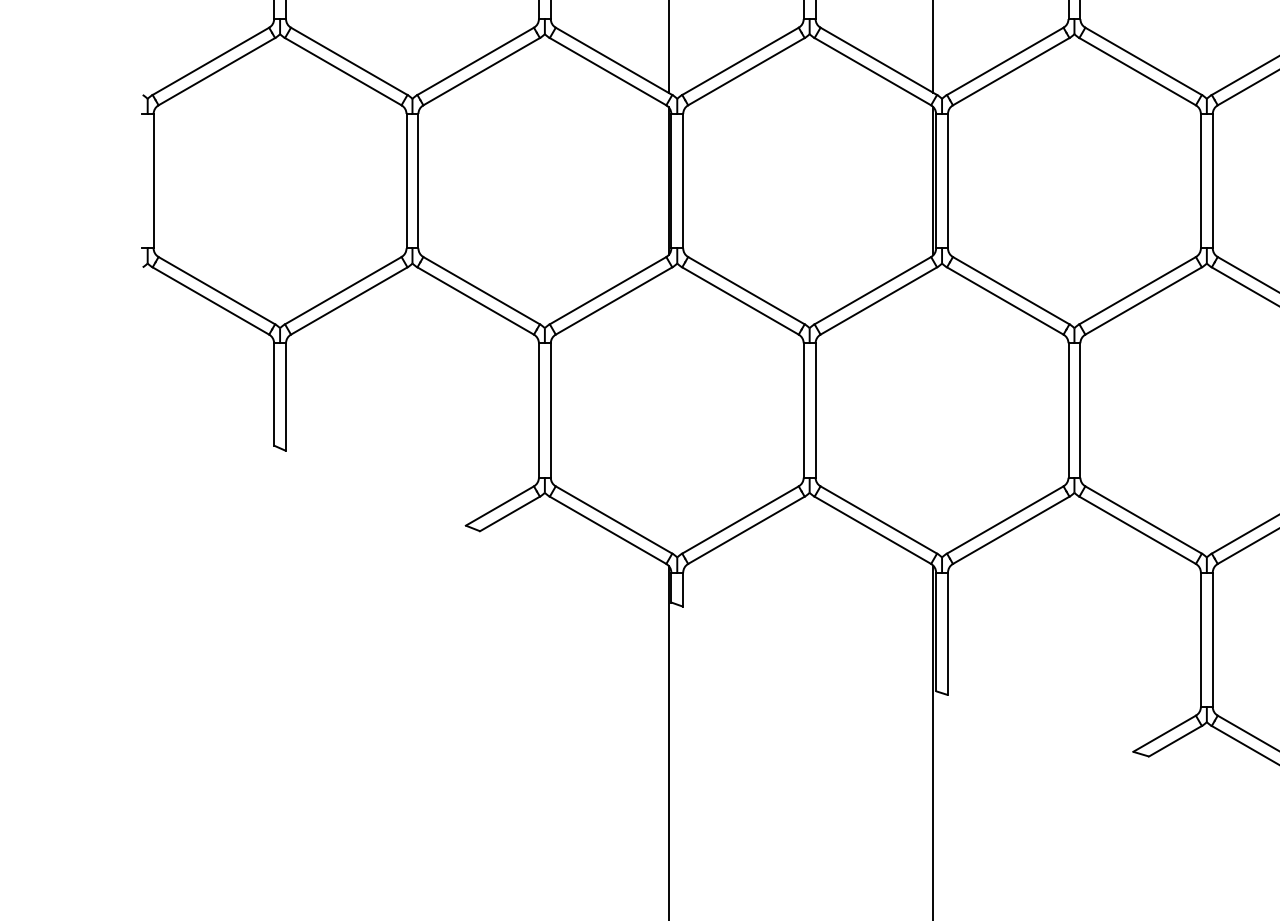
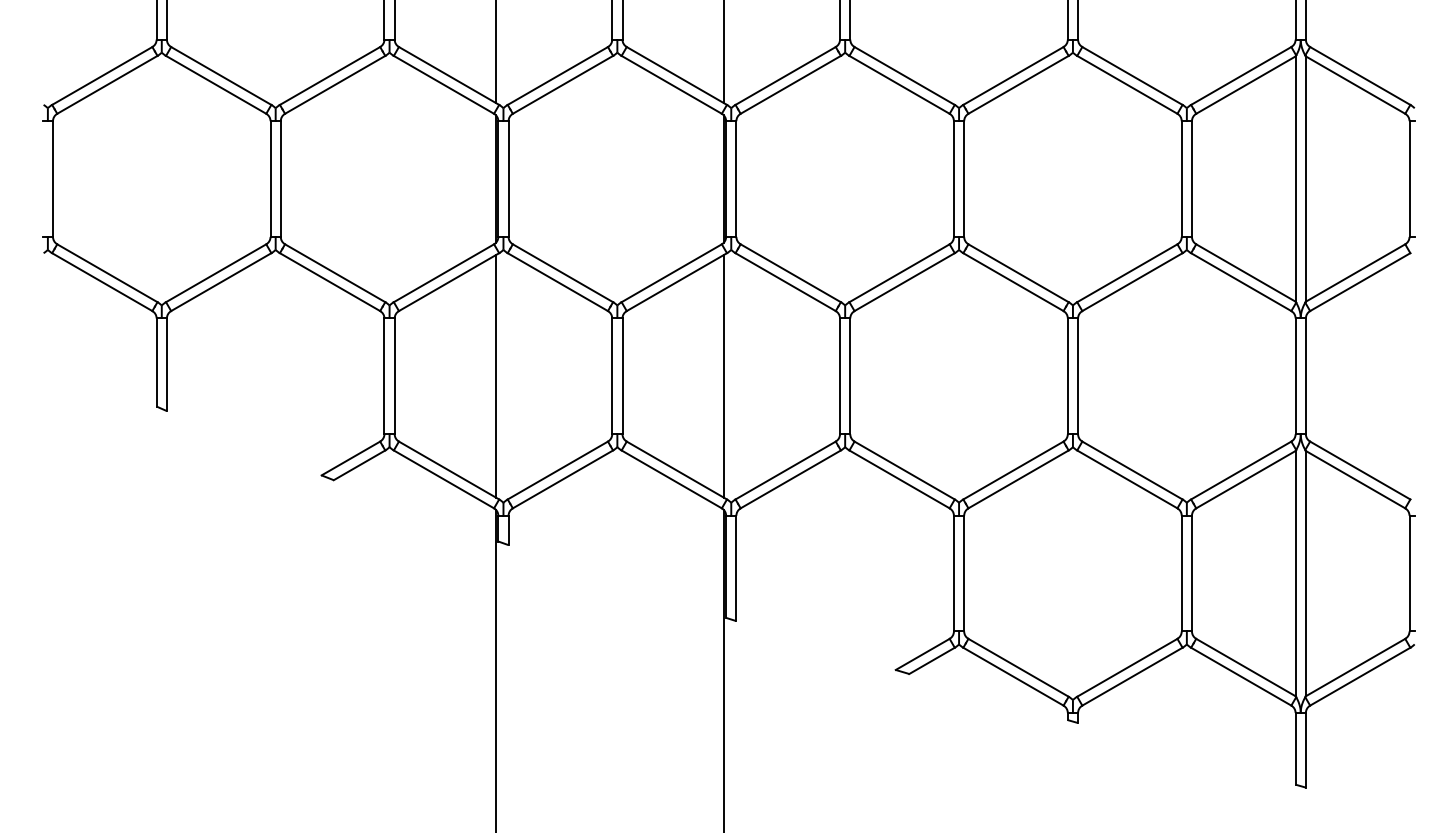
line: (669, 410) -> (496, 376), added
line: (933, 410) -> (723, 376), added

